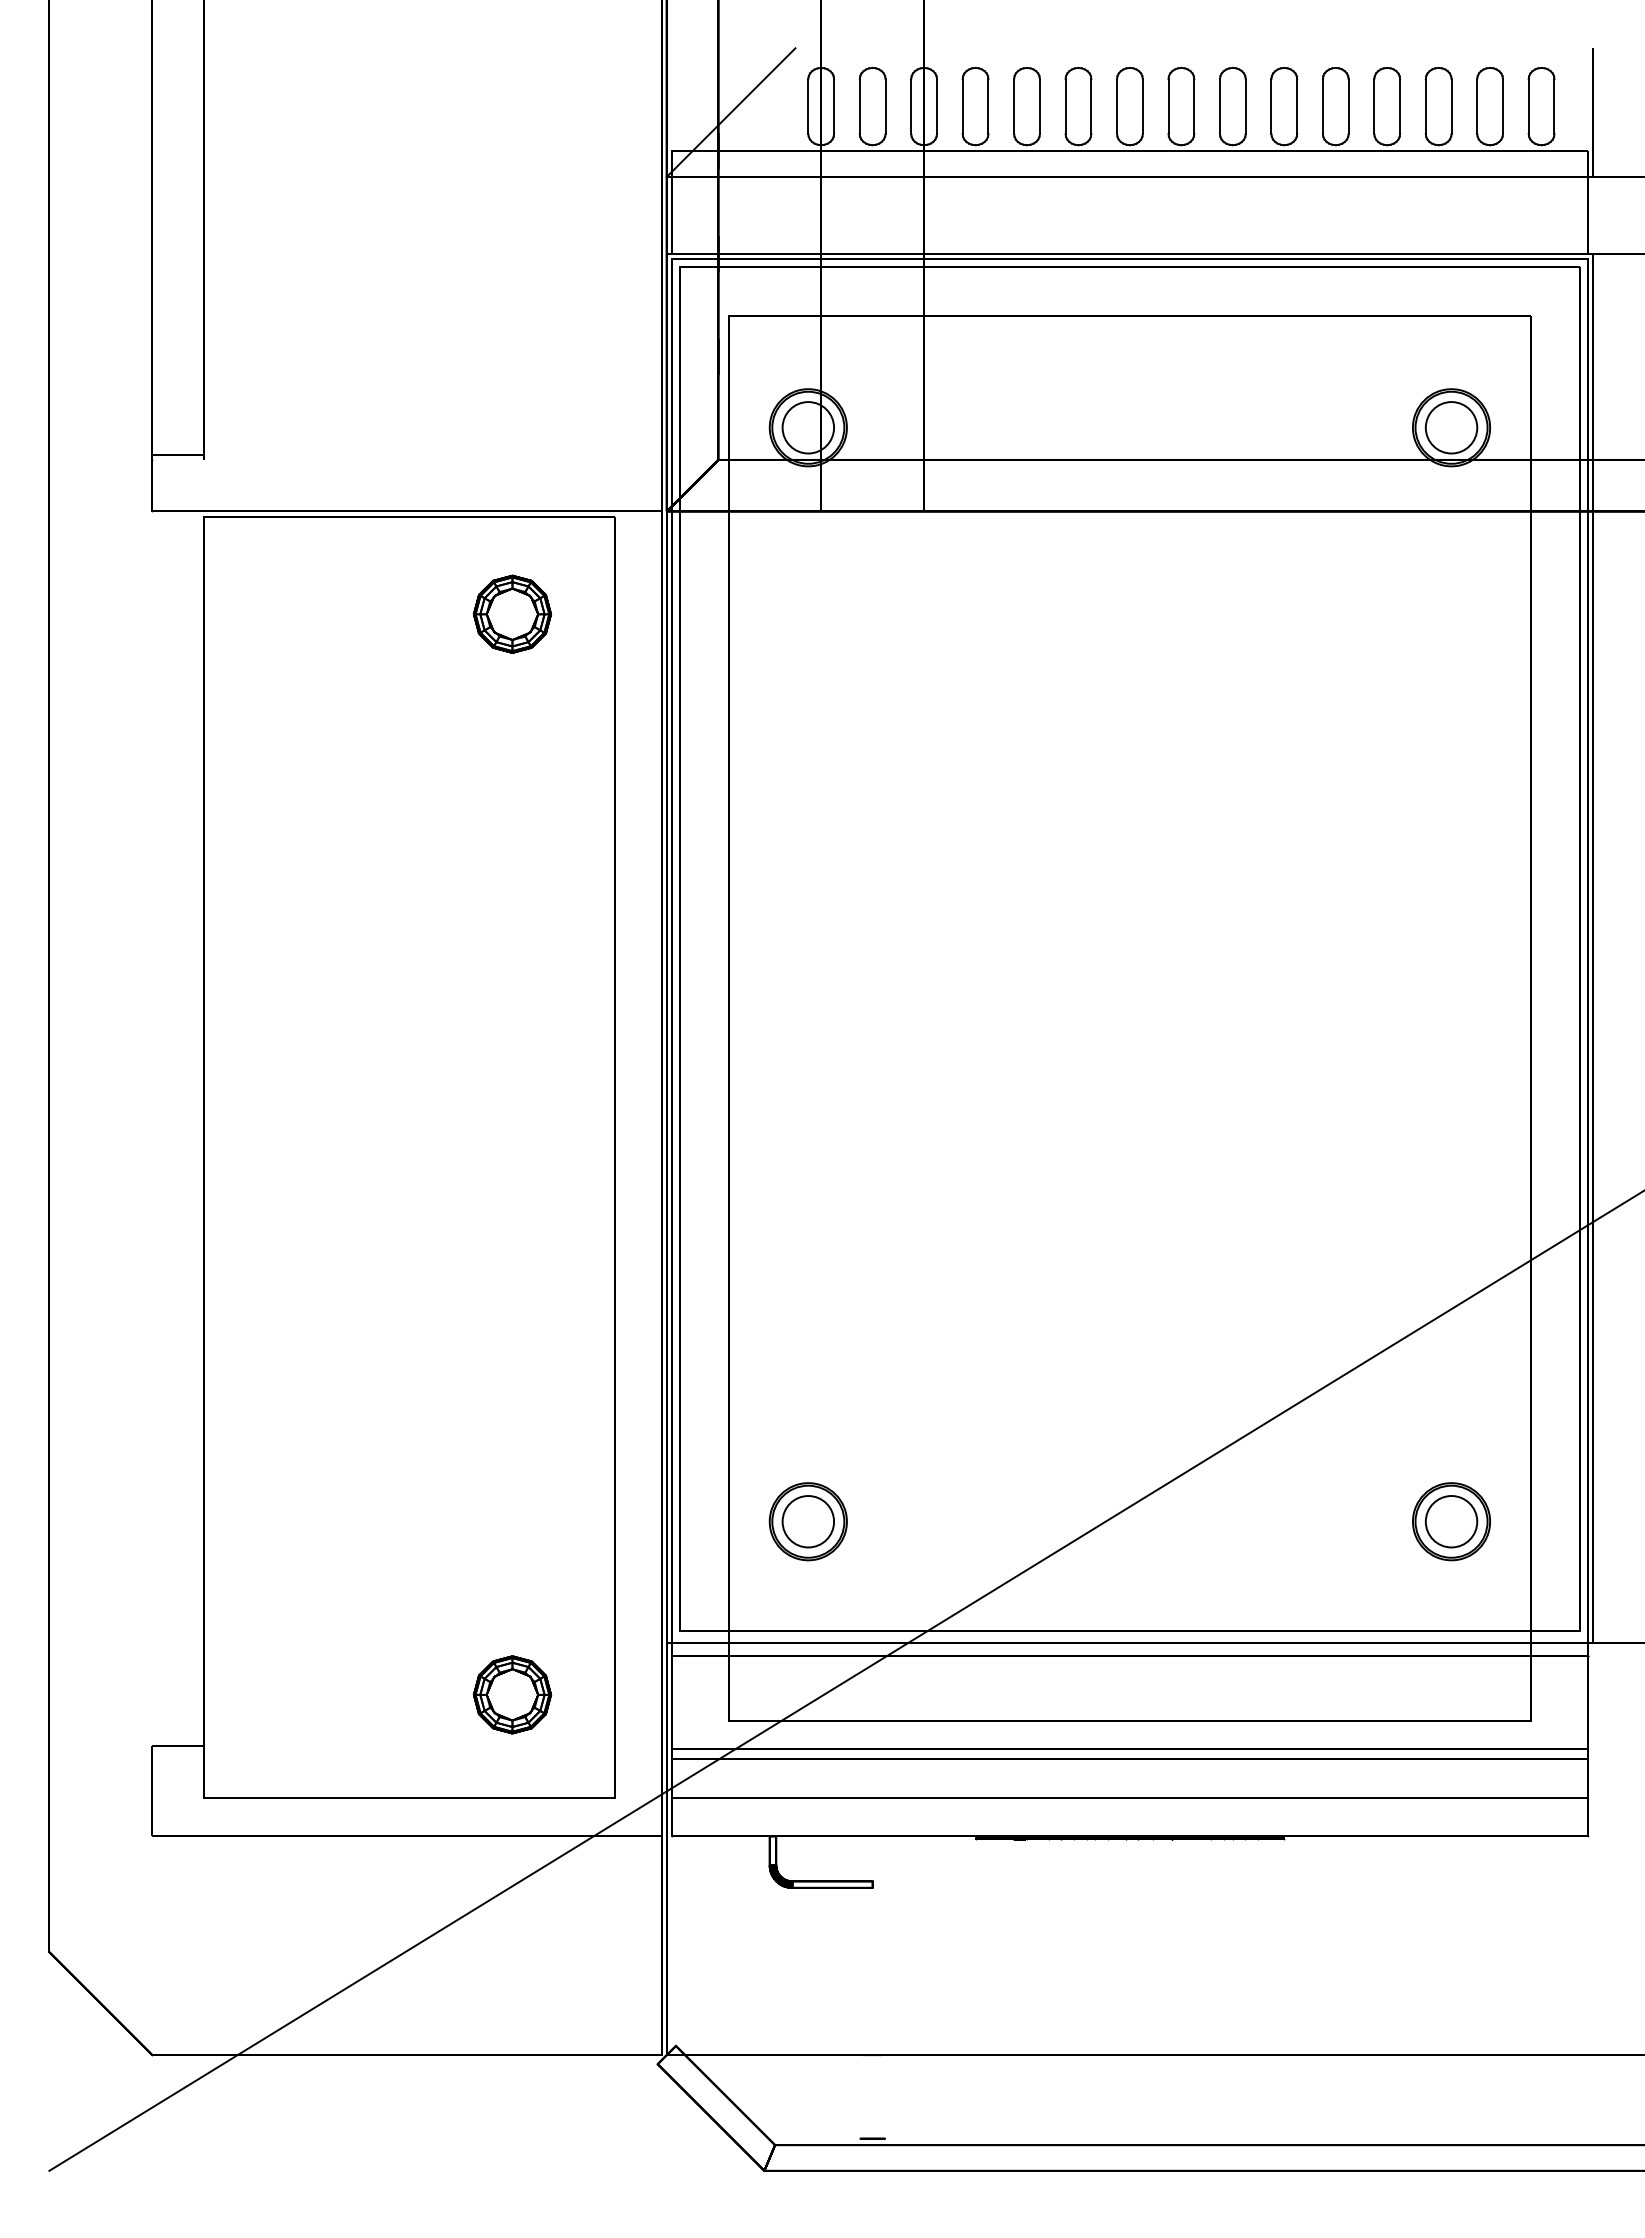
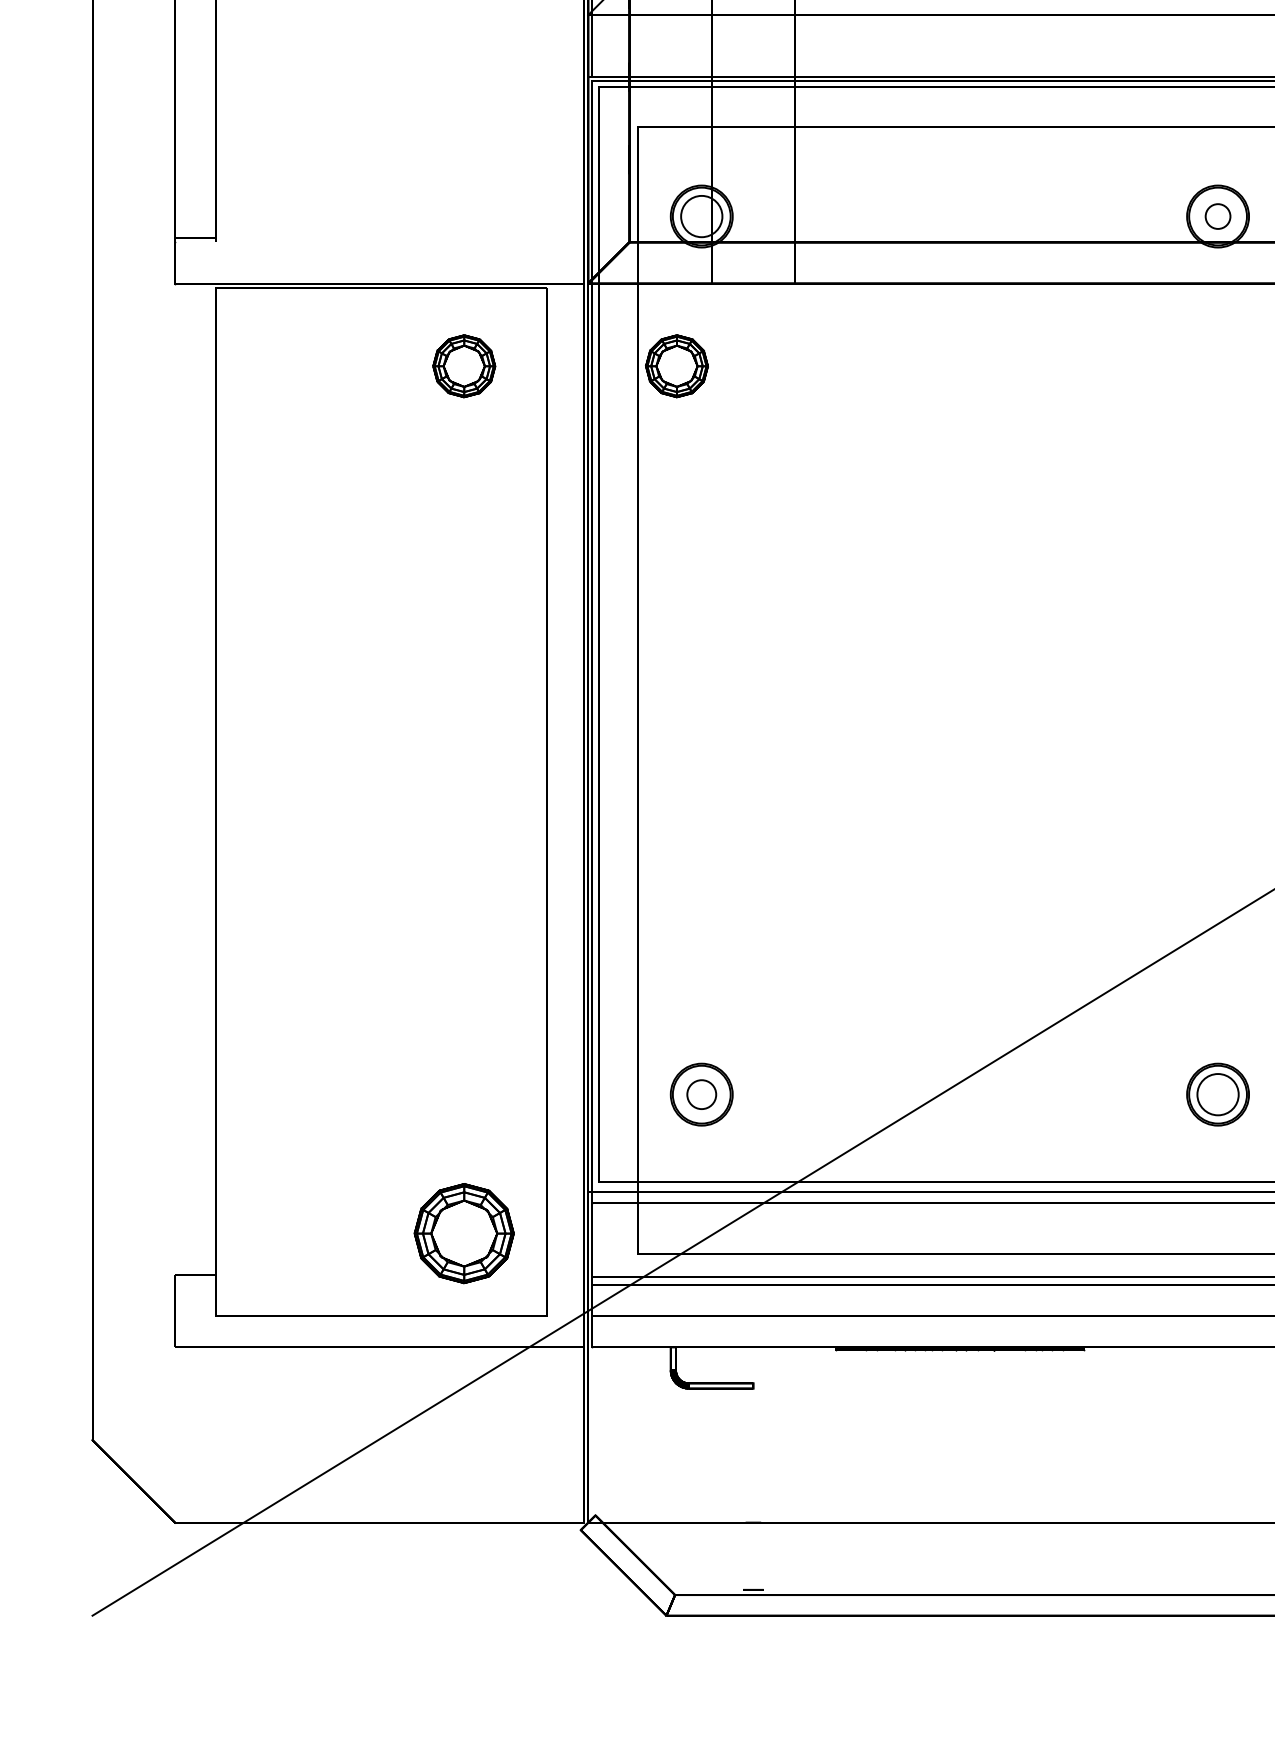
circle: (1451, 427) -> (1218, 216), size x0.6
part: (776, 613) -> (676, 365), added
circle: (808, 1521) -> (701, 1094), size x0.7
part: (512, 1694) -> (464, 1233), size x1.6

